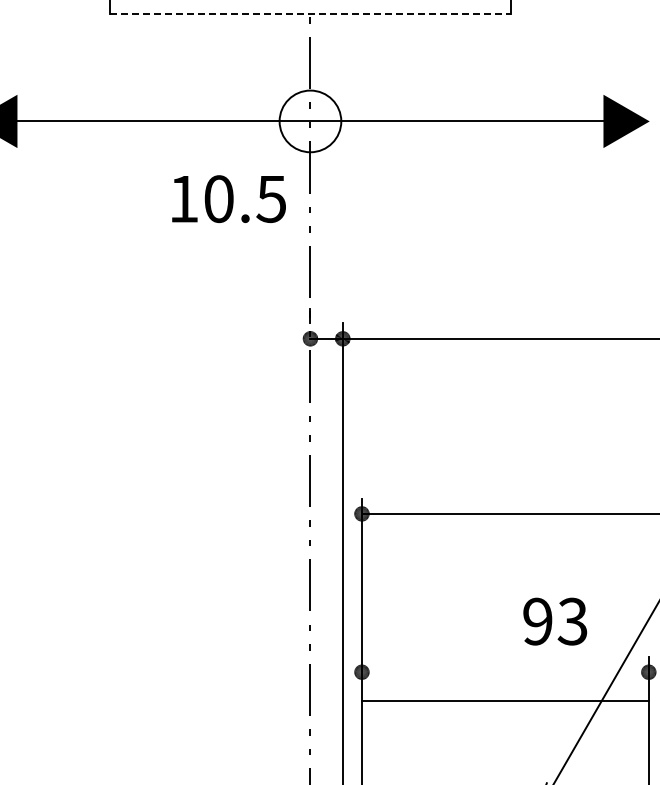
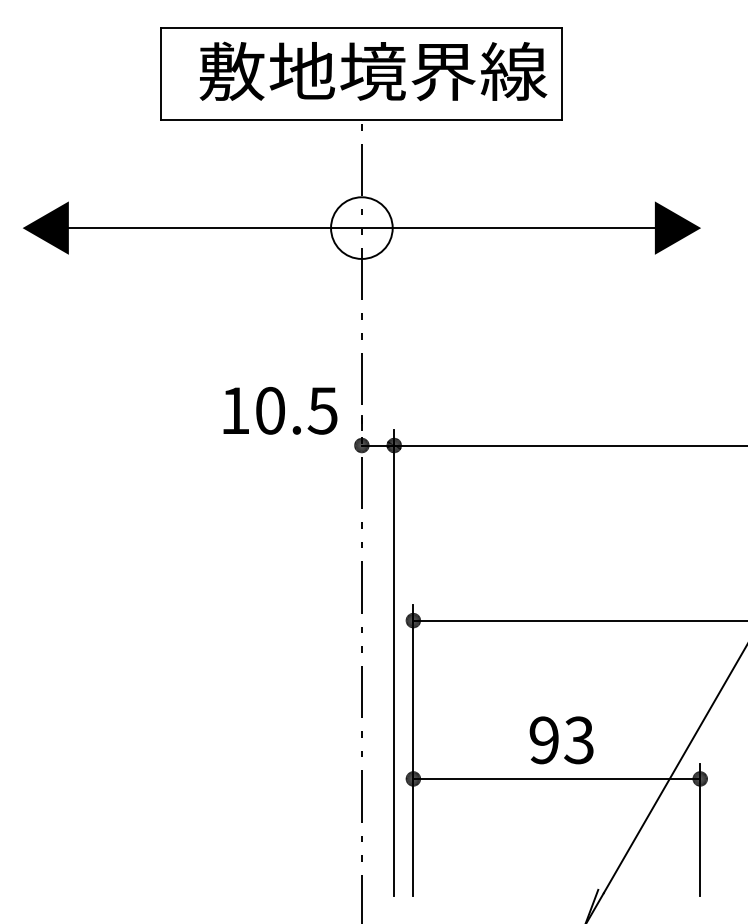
line: (311, 13) -> (362, 120), dashed -> solid
text: (229, 198) -> (280, 410), moved
text: (555, 621) -> (561, 740), moved
line: (505, 700) -> (556, 778), moved

